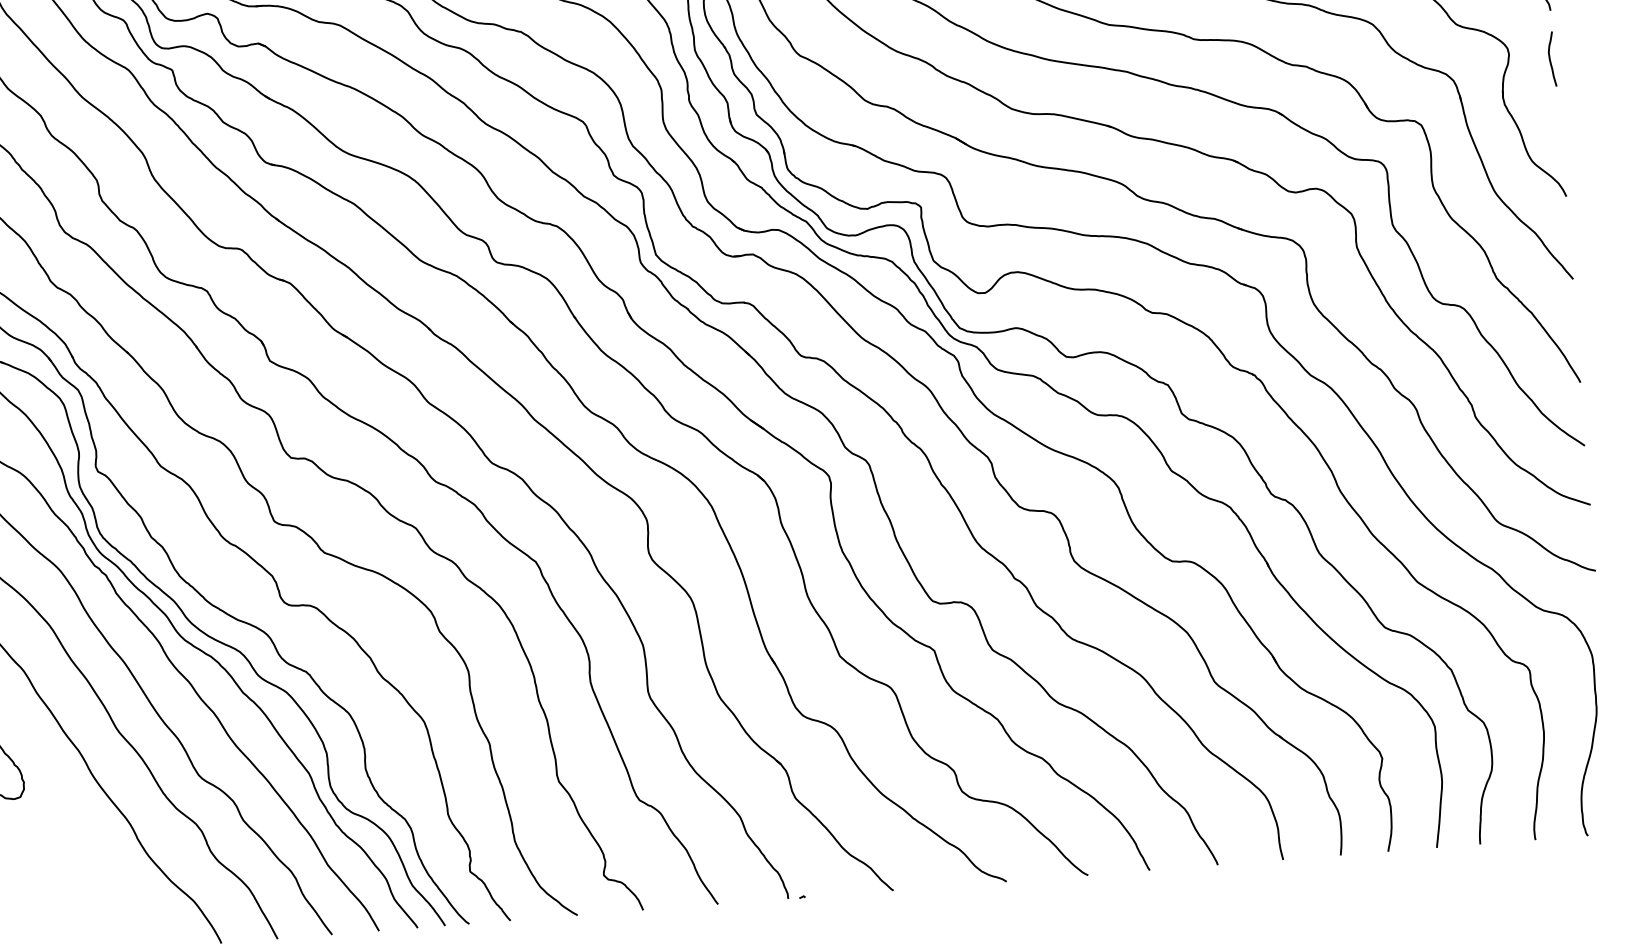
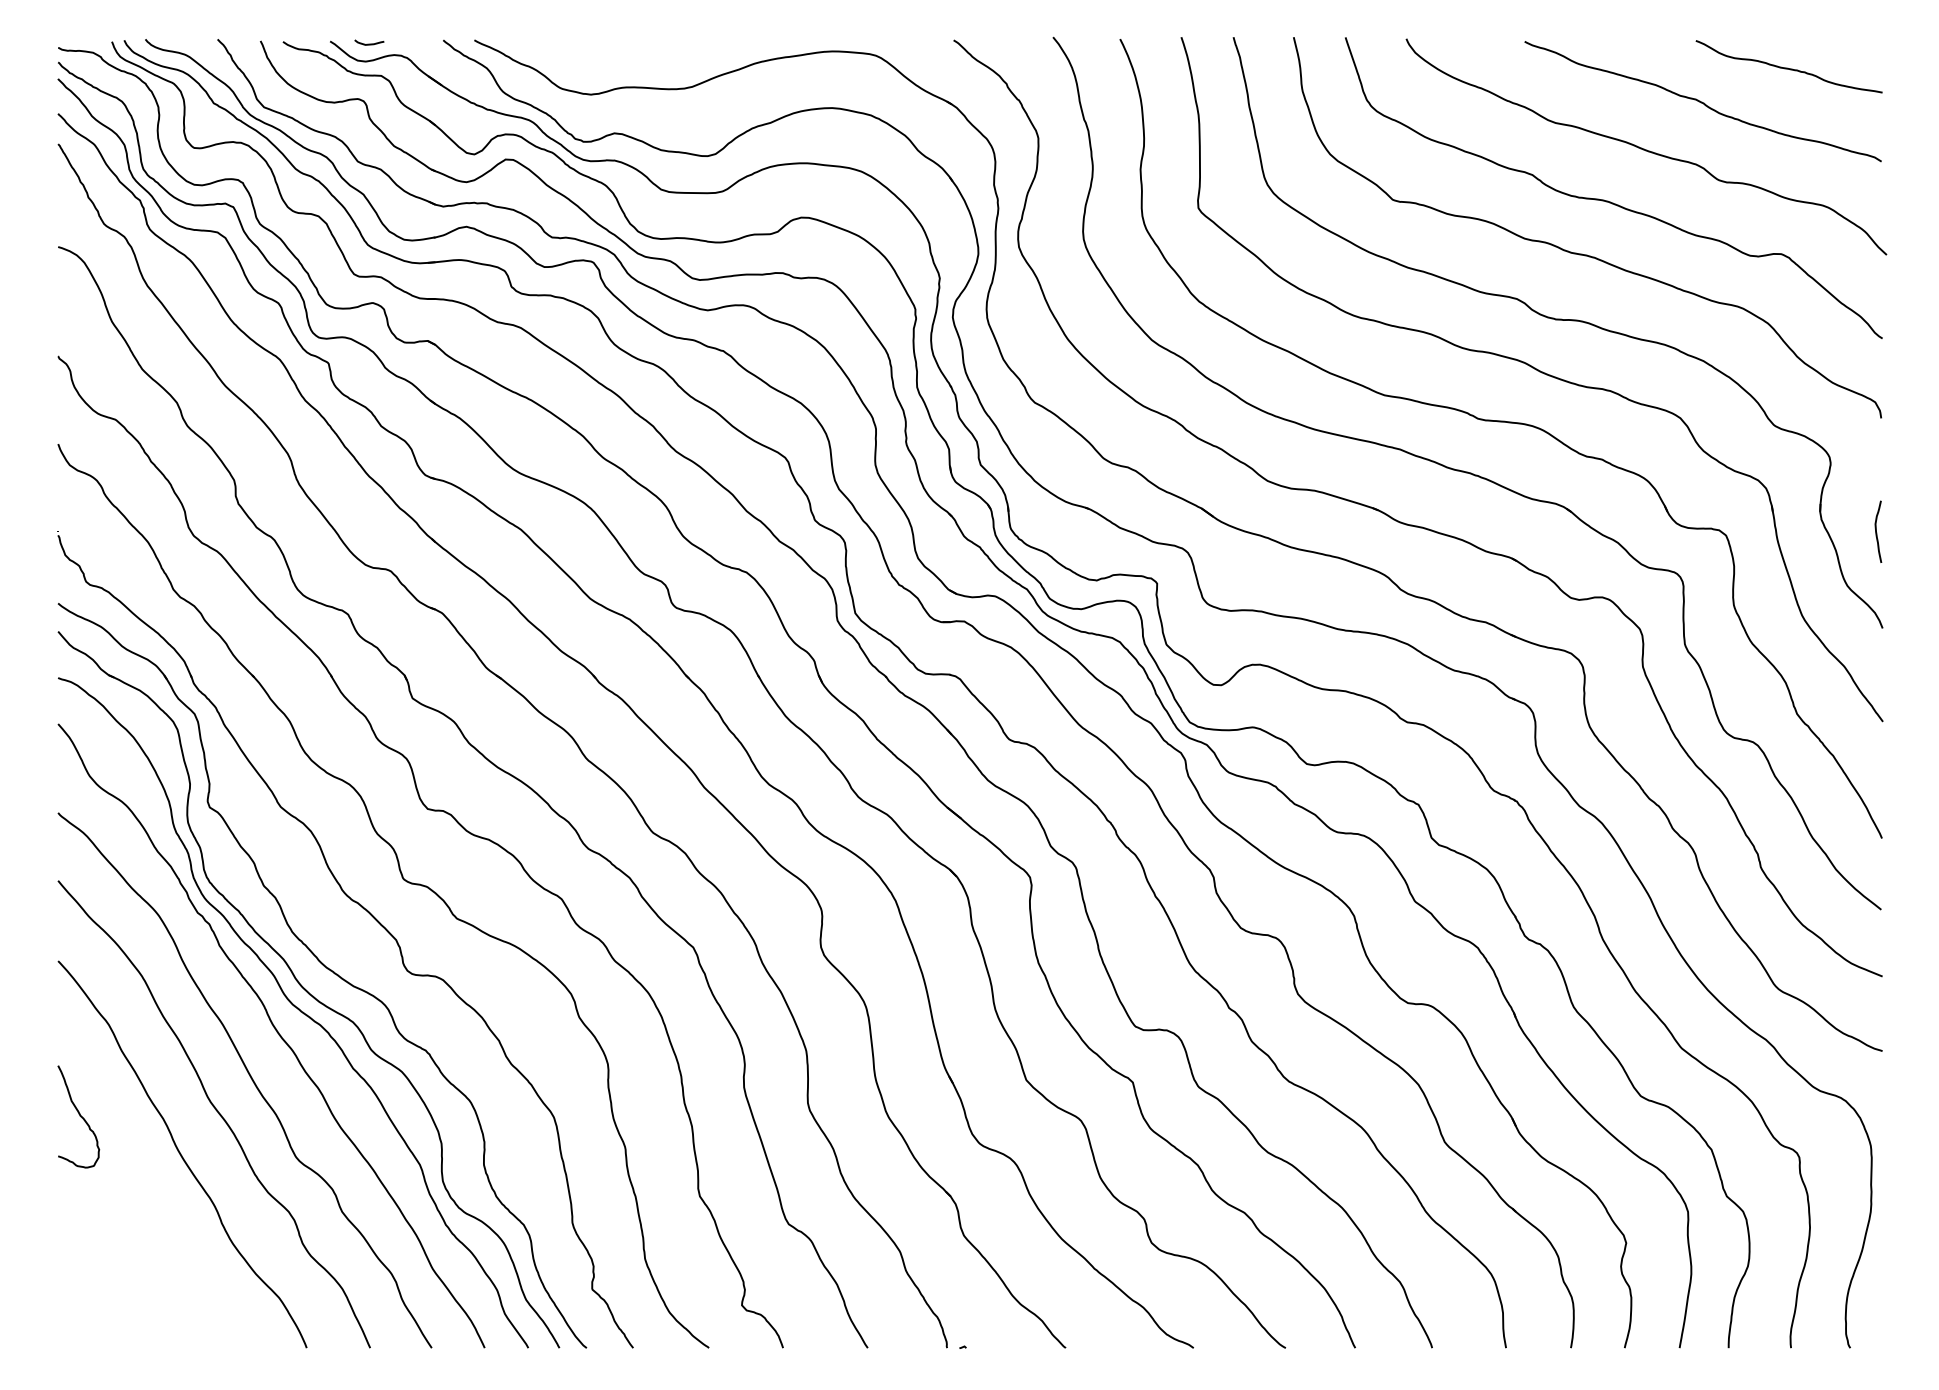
curve: (1551, 59) -> (1877, 532), moved

